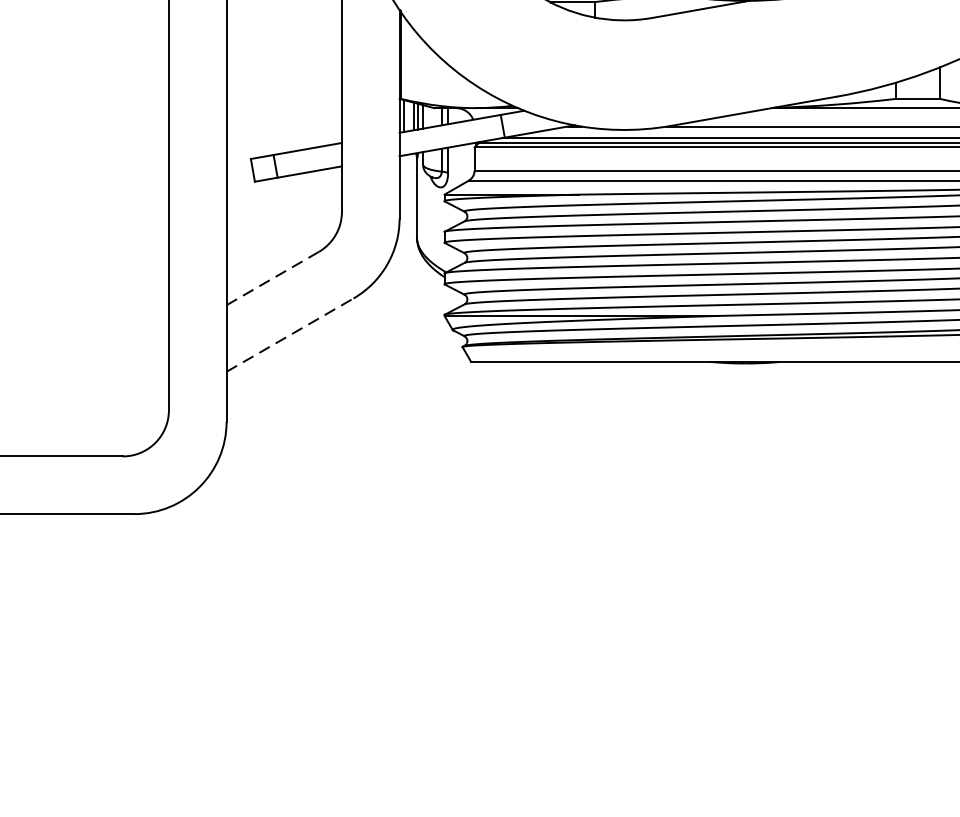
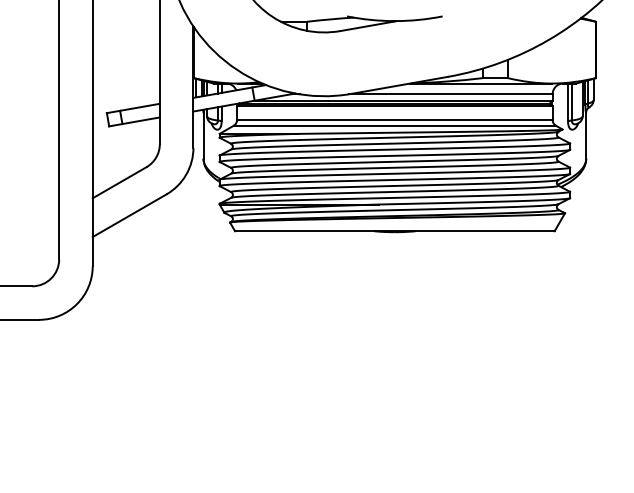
line: (274, 278) -> (120, 182), dashed -> solid
line: (289, 334) -> (129, 215), dashed -> solid

